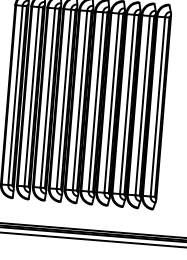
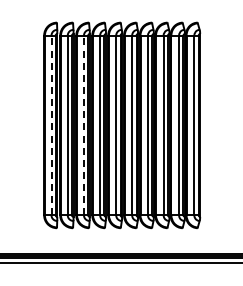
line: (15, 95) -> (51, 125), solid -> dashed
line: (47, 98) -> (83, 125), solid -> dashed

